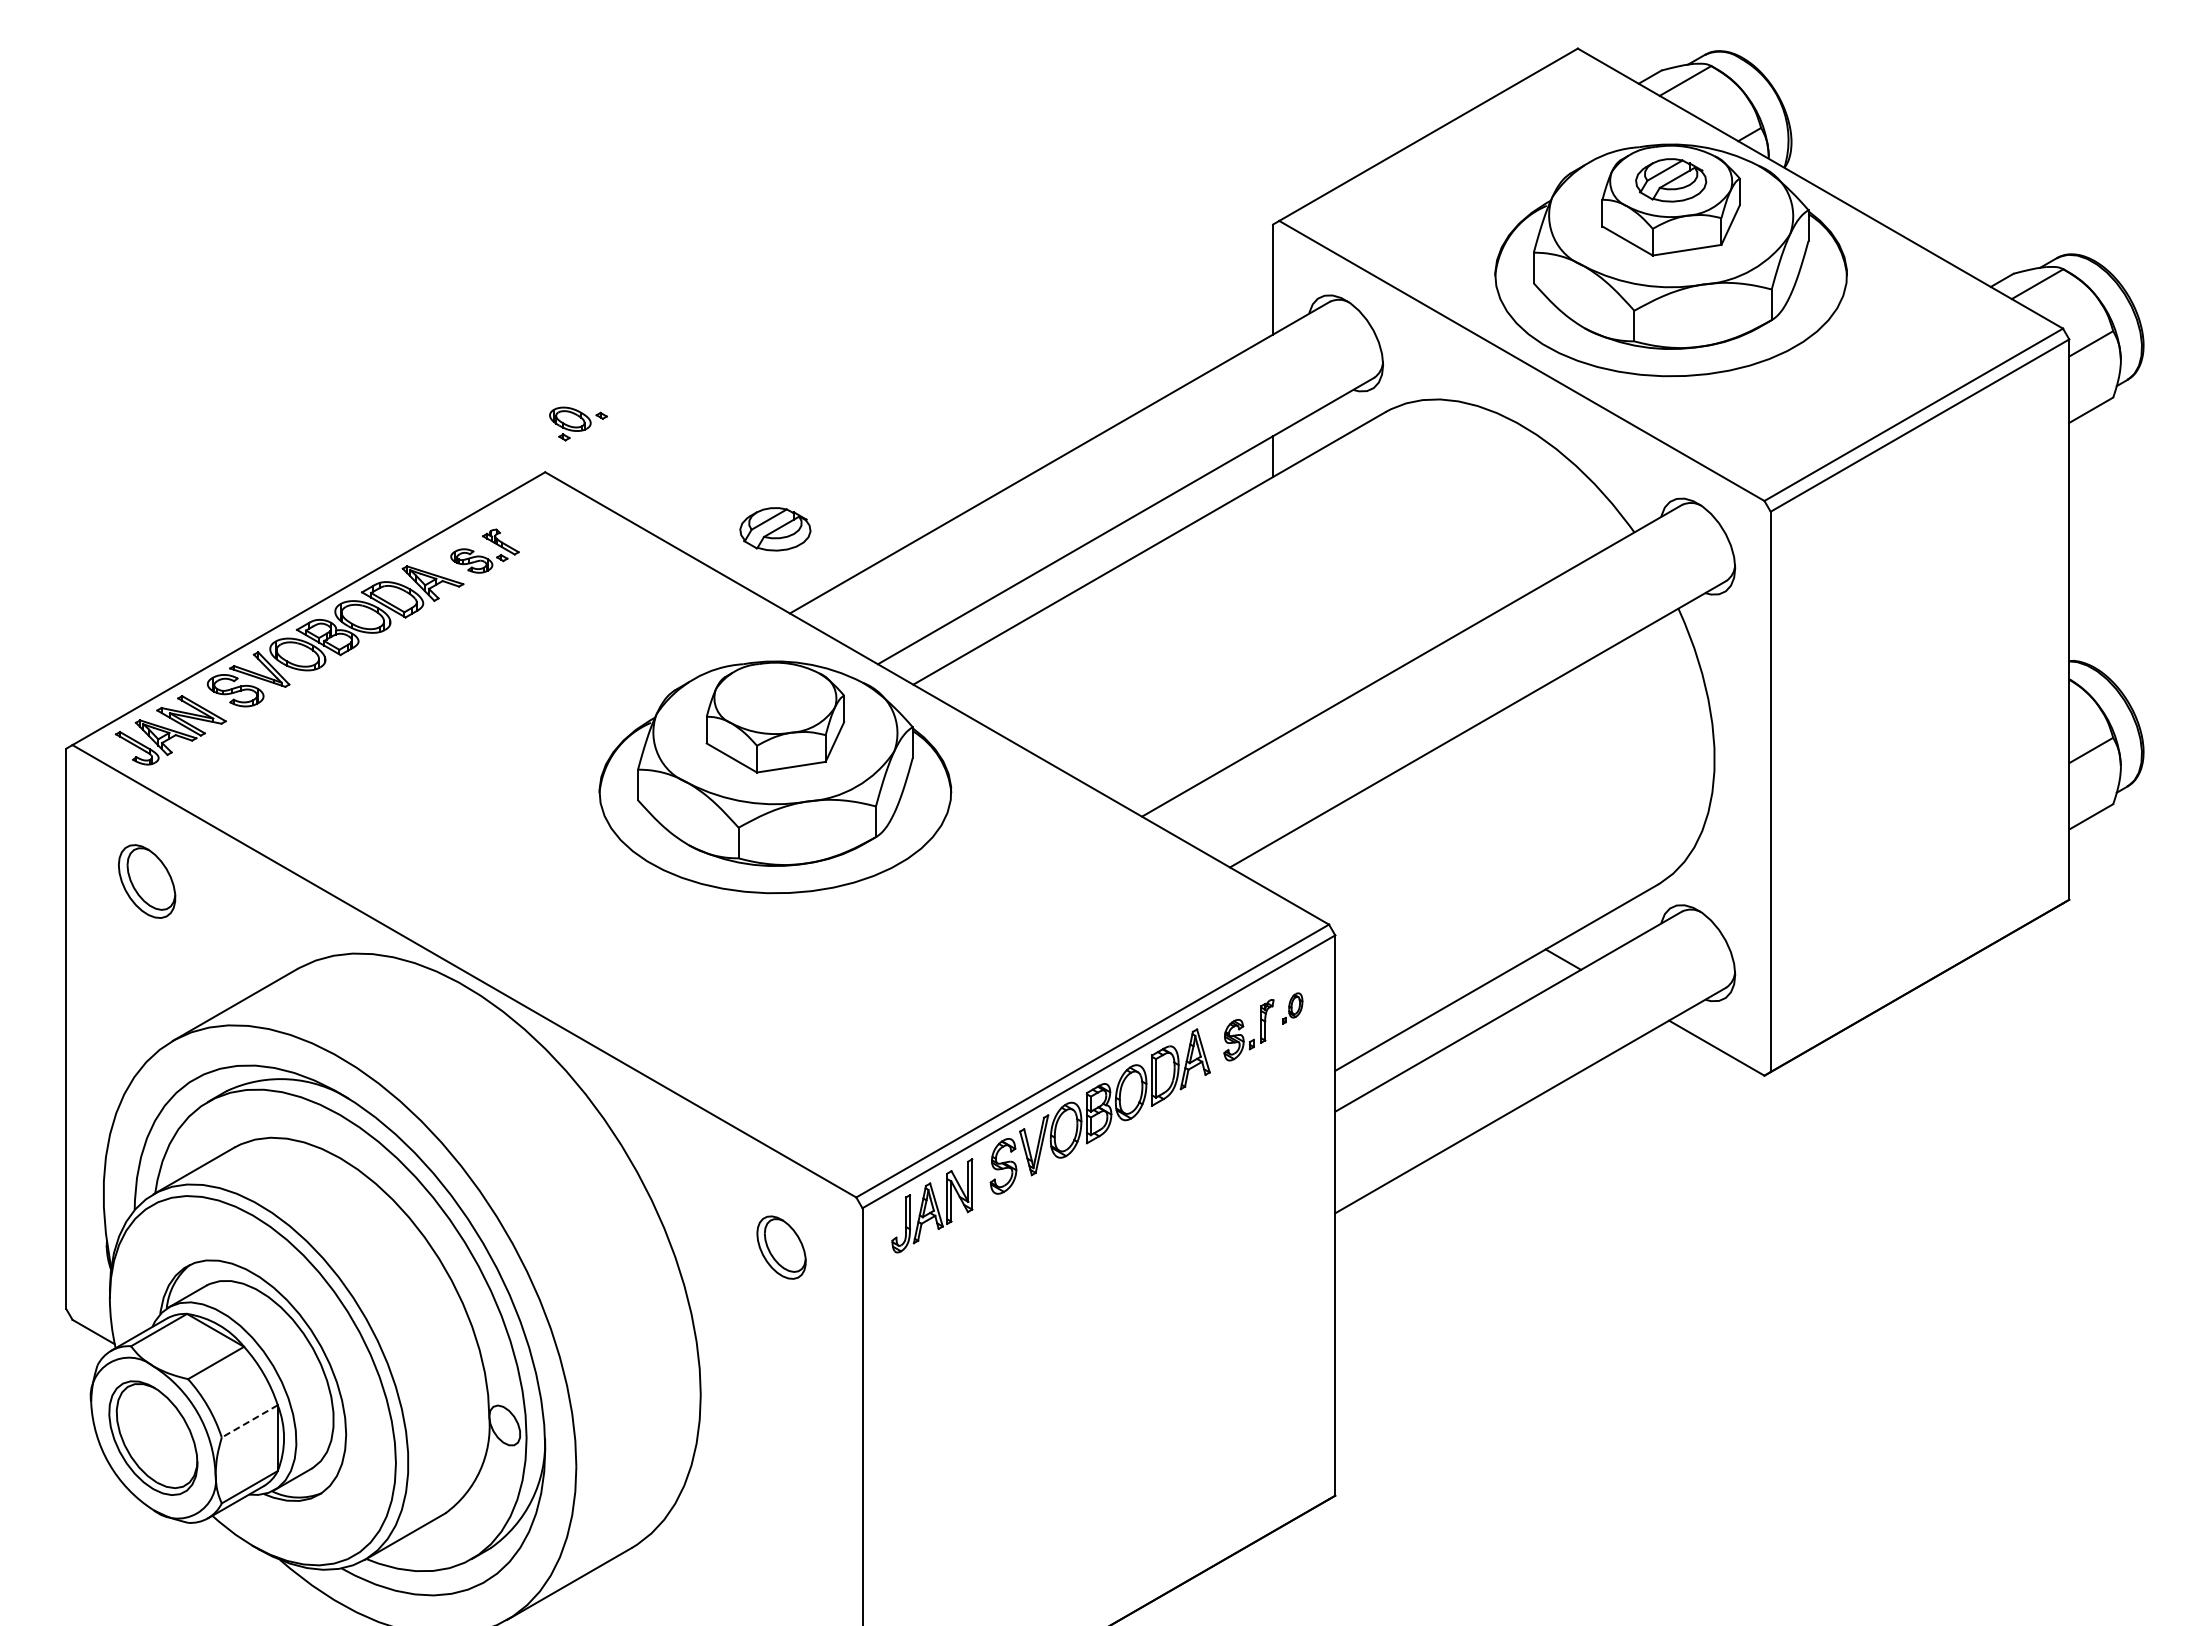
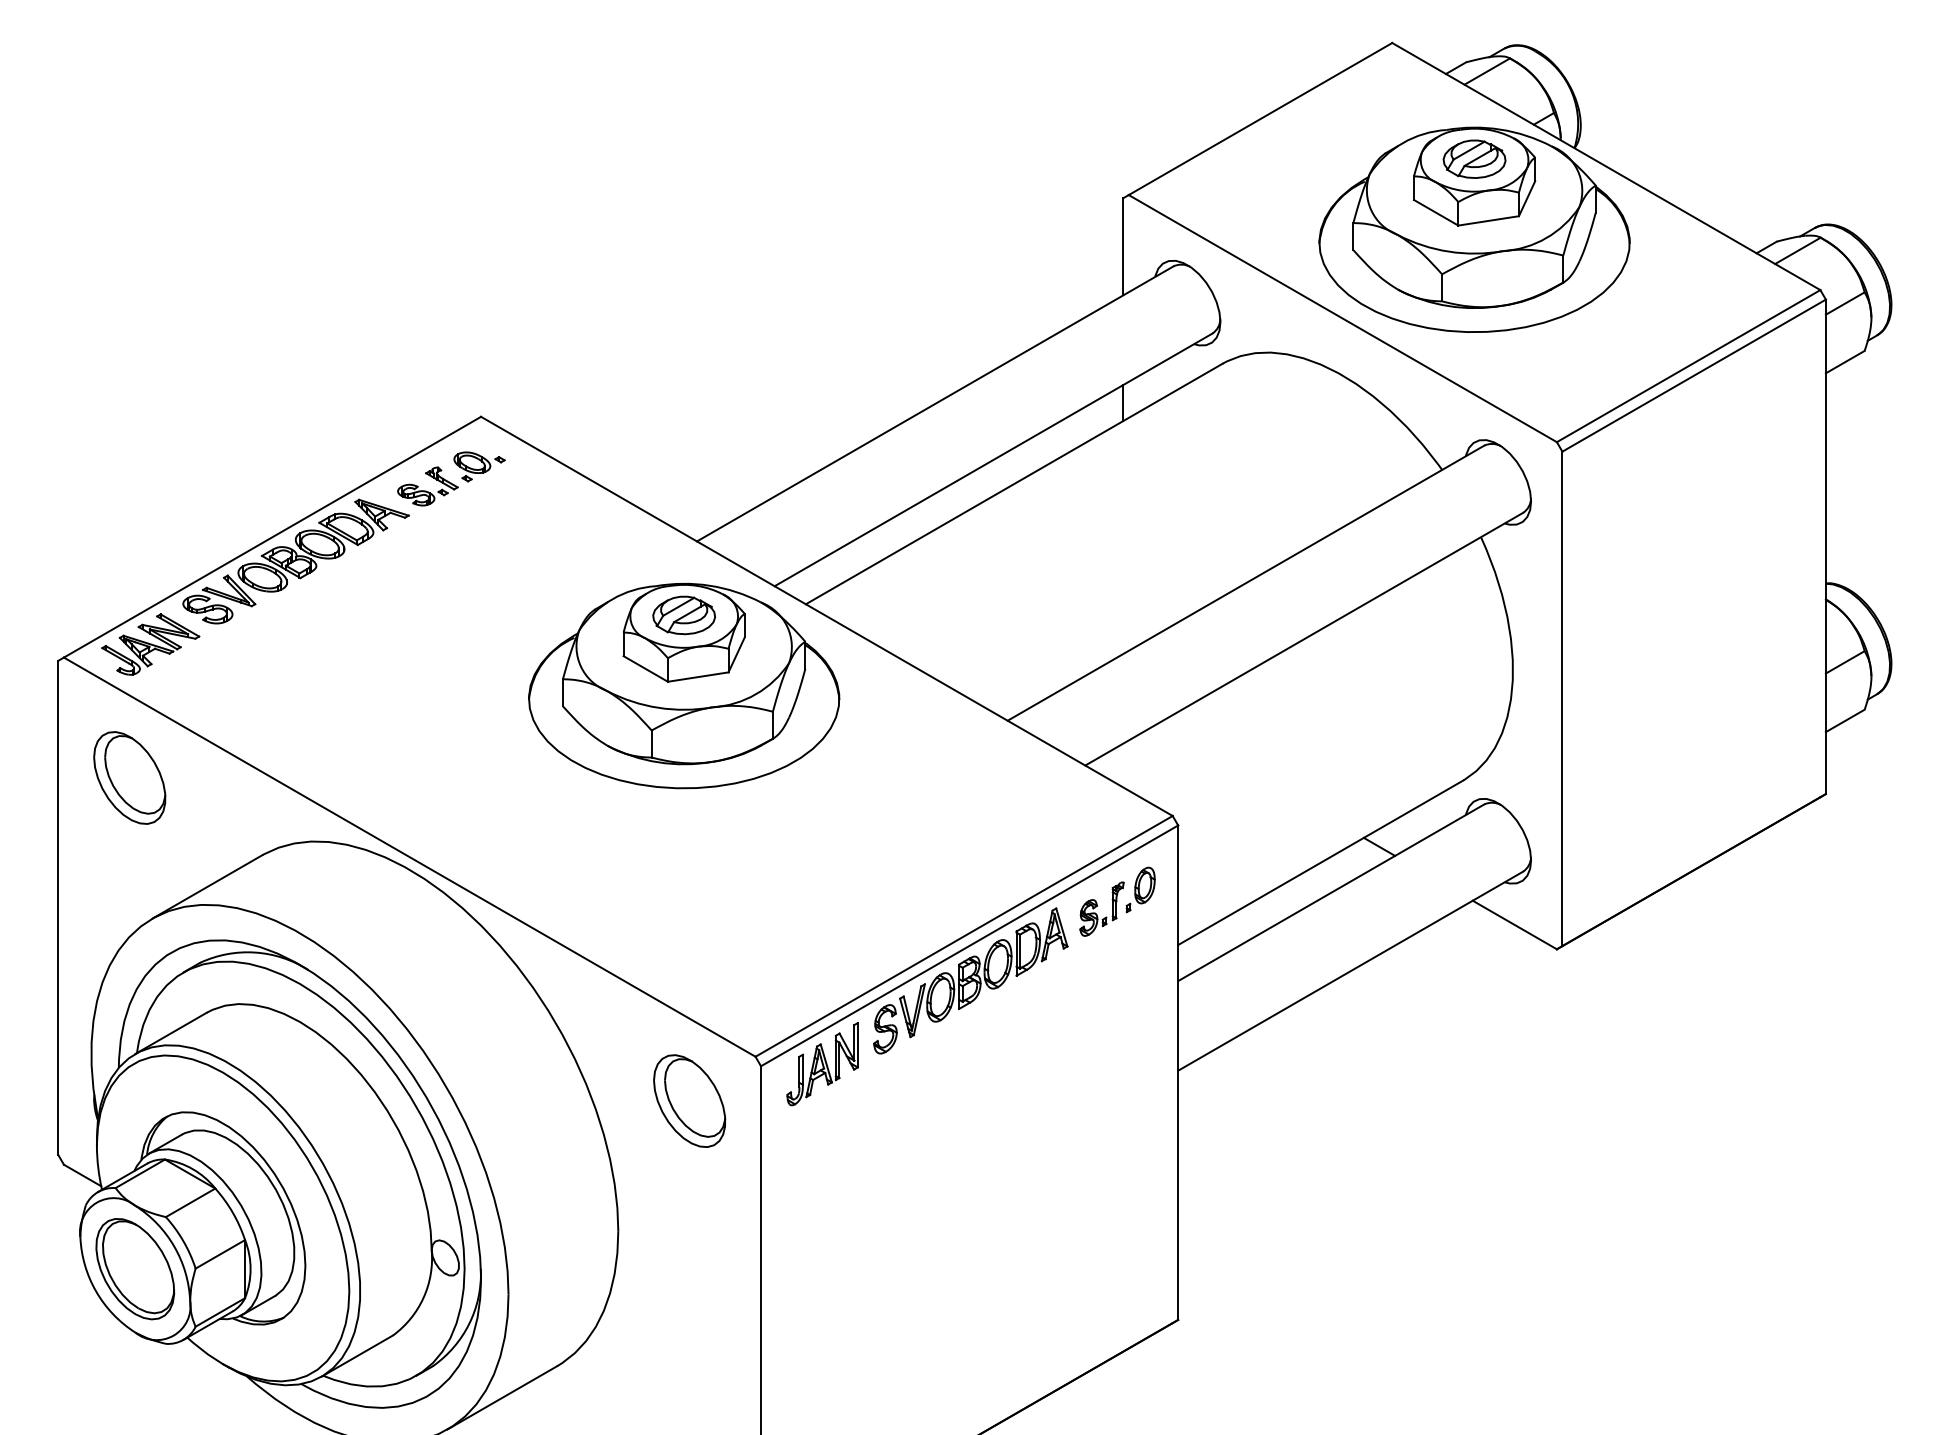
part: (578, 423) -> (479, 466), moved
part: (775, 529) -> (684, 615), moved
part: (146, 881) -> (129, 777), size x1.43
part: (1292, 1008) -> (1140, 890), size x1.67
part: (781, 1247) -> (689, 1100), size x1.67
line: (249, 1421) -> (220, 1254), dashed -> solid

